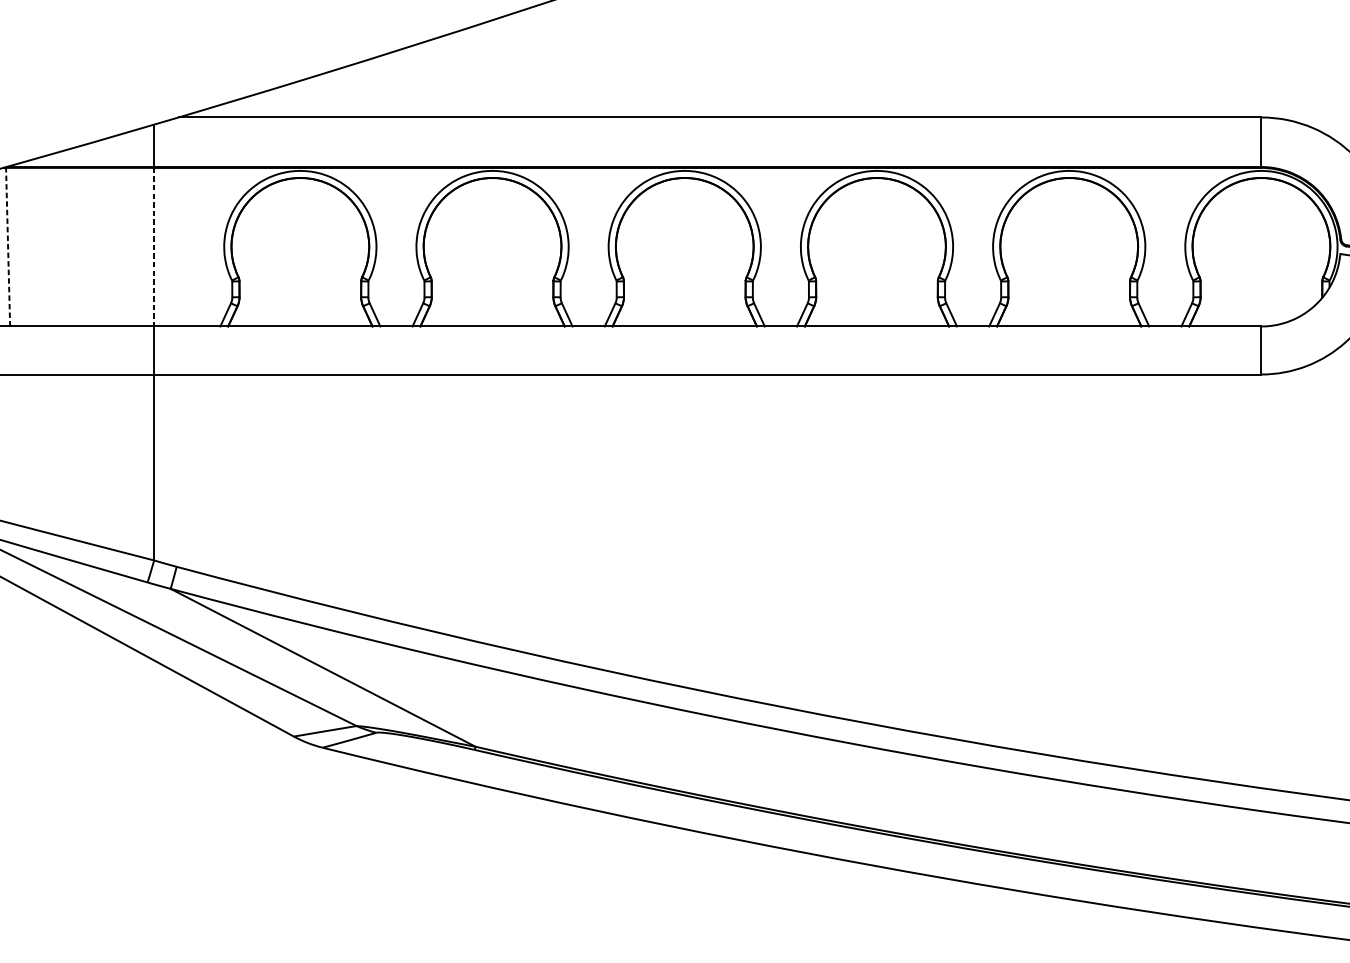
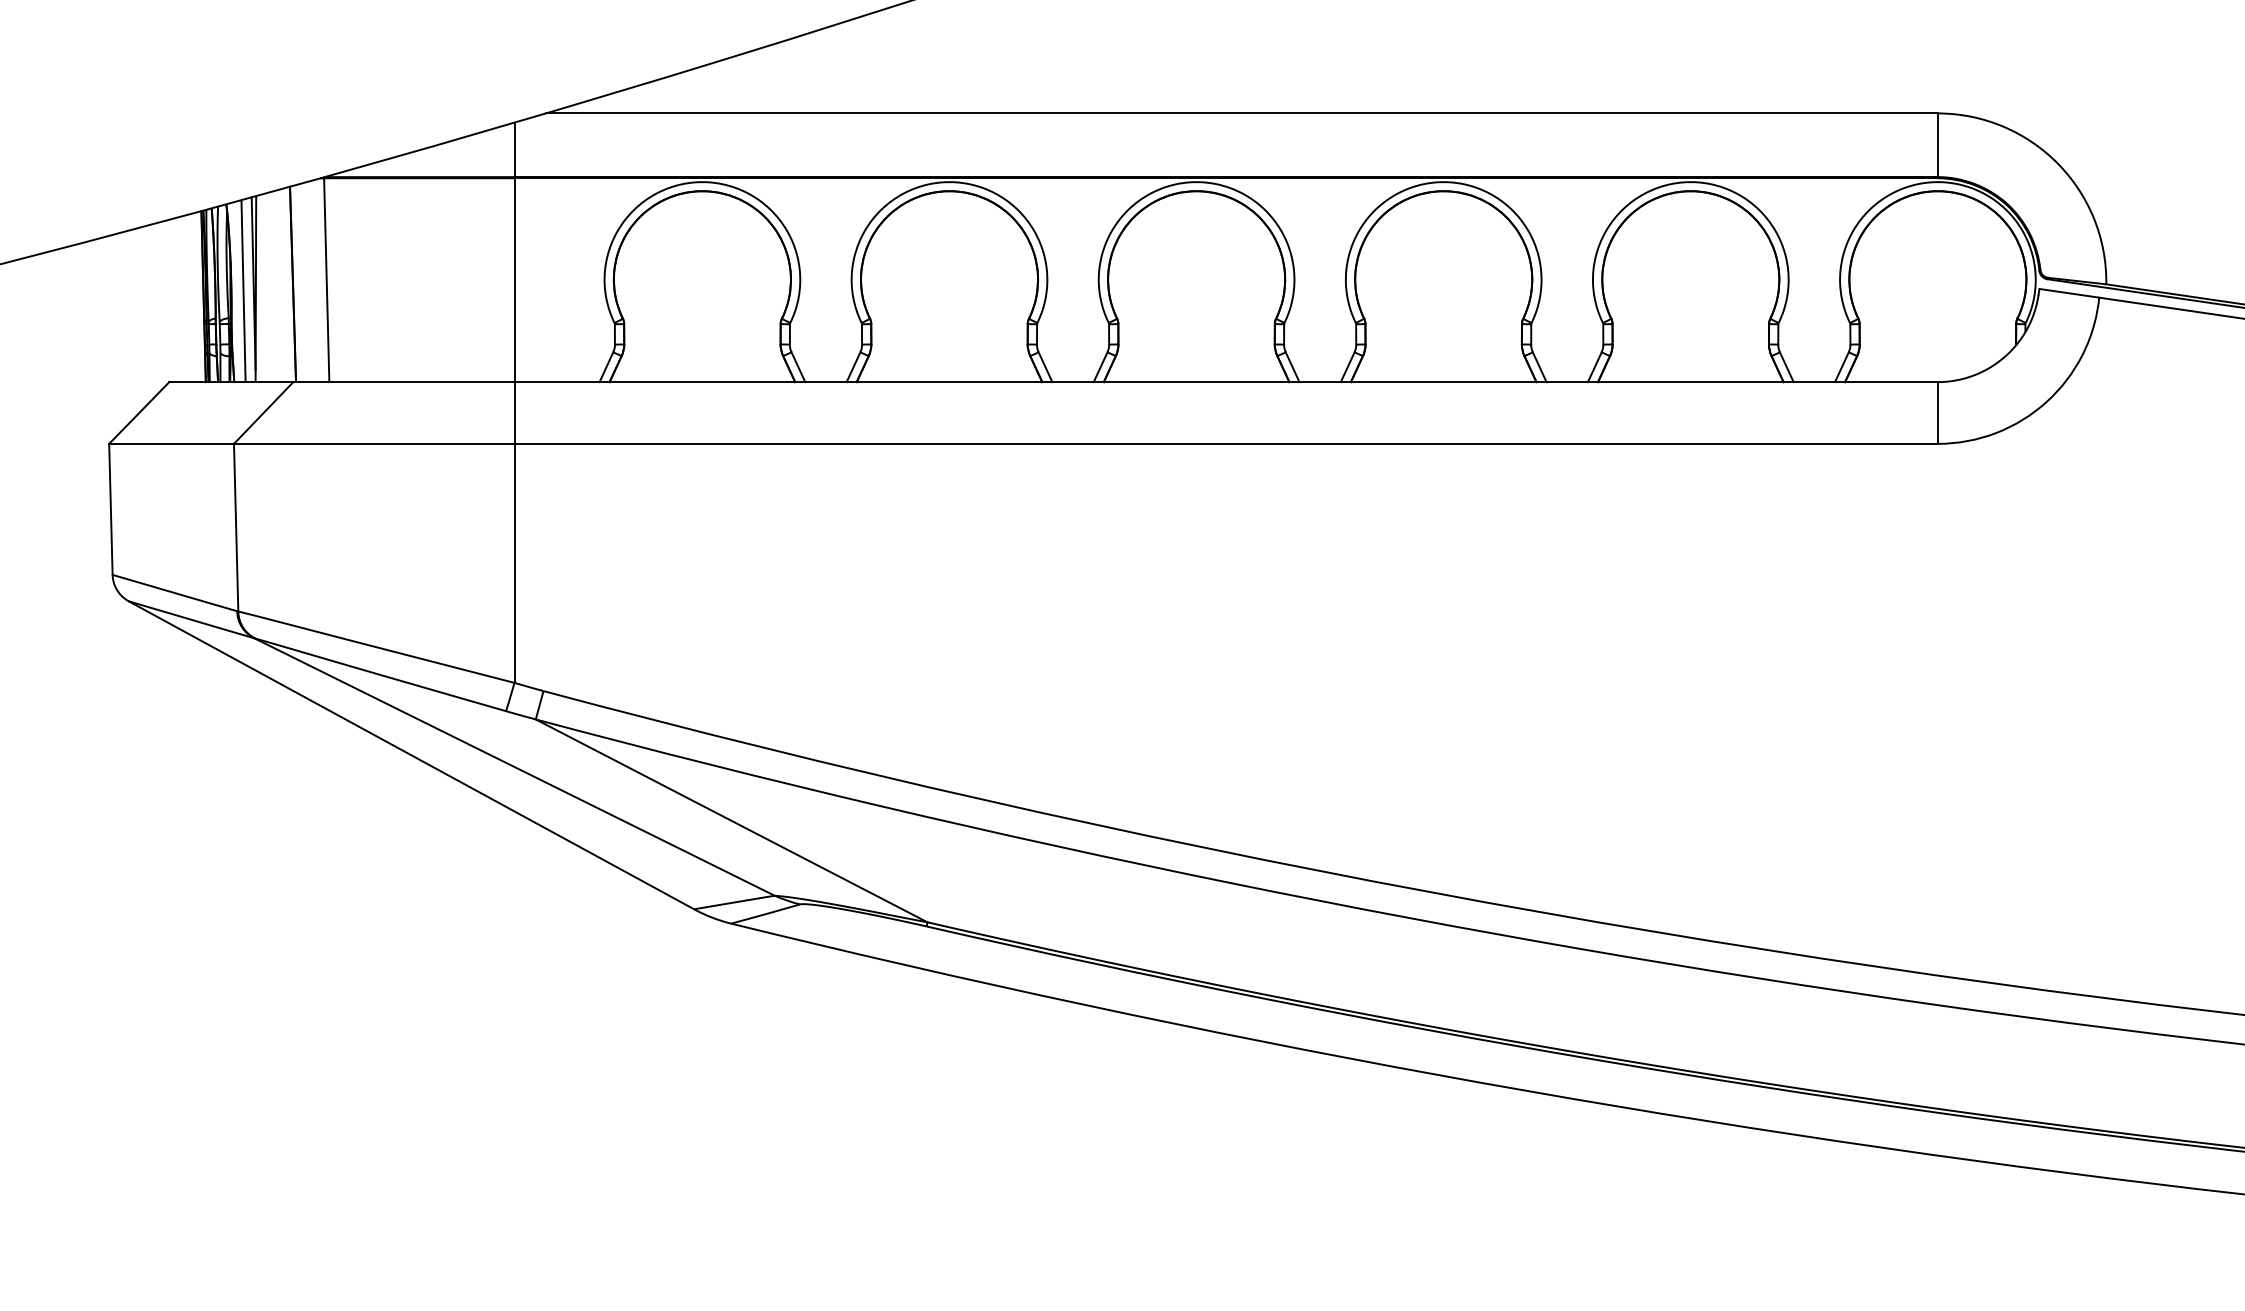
line: (7, 247) -> (326, 280), dashed -> solid
line: (154, 247) -> (514, 280), dashed -> solid

